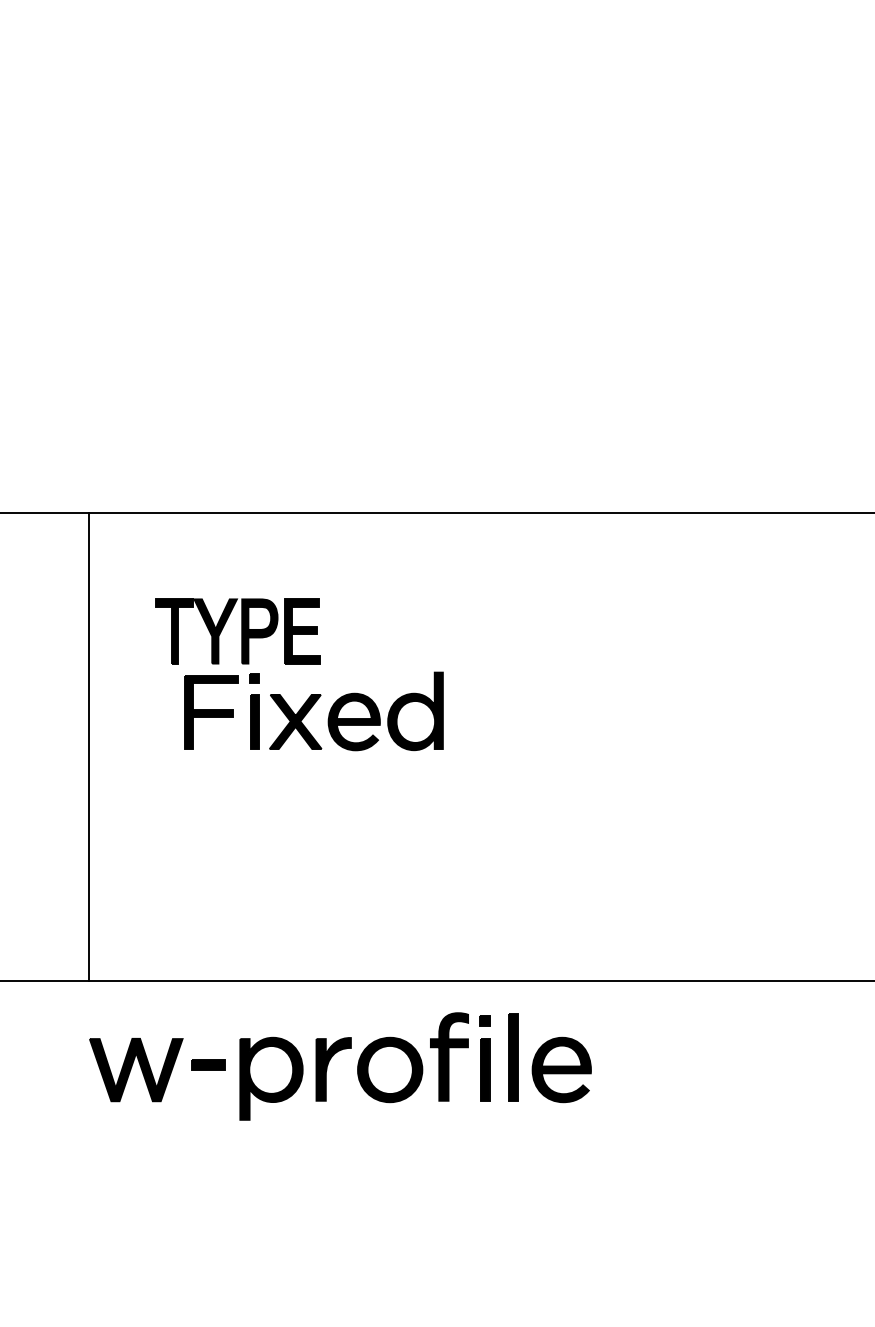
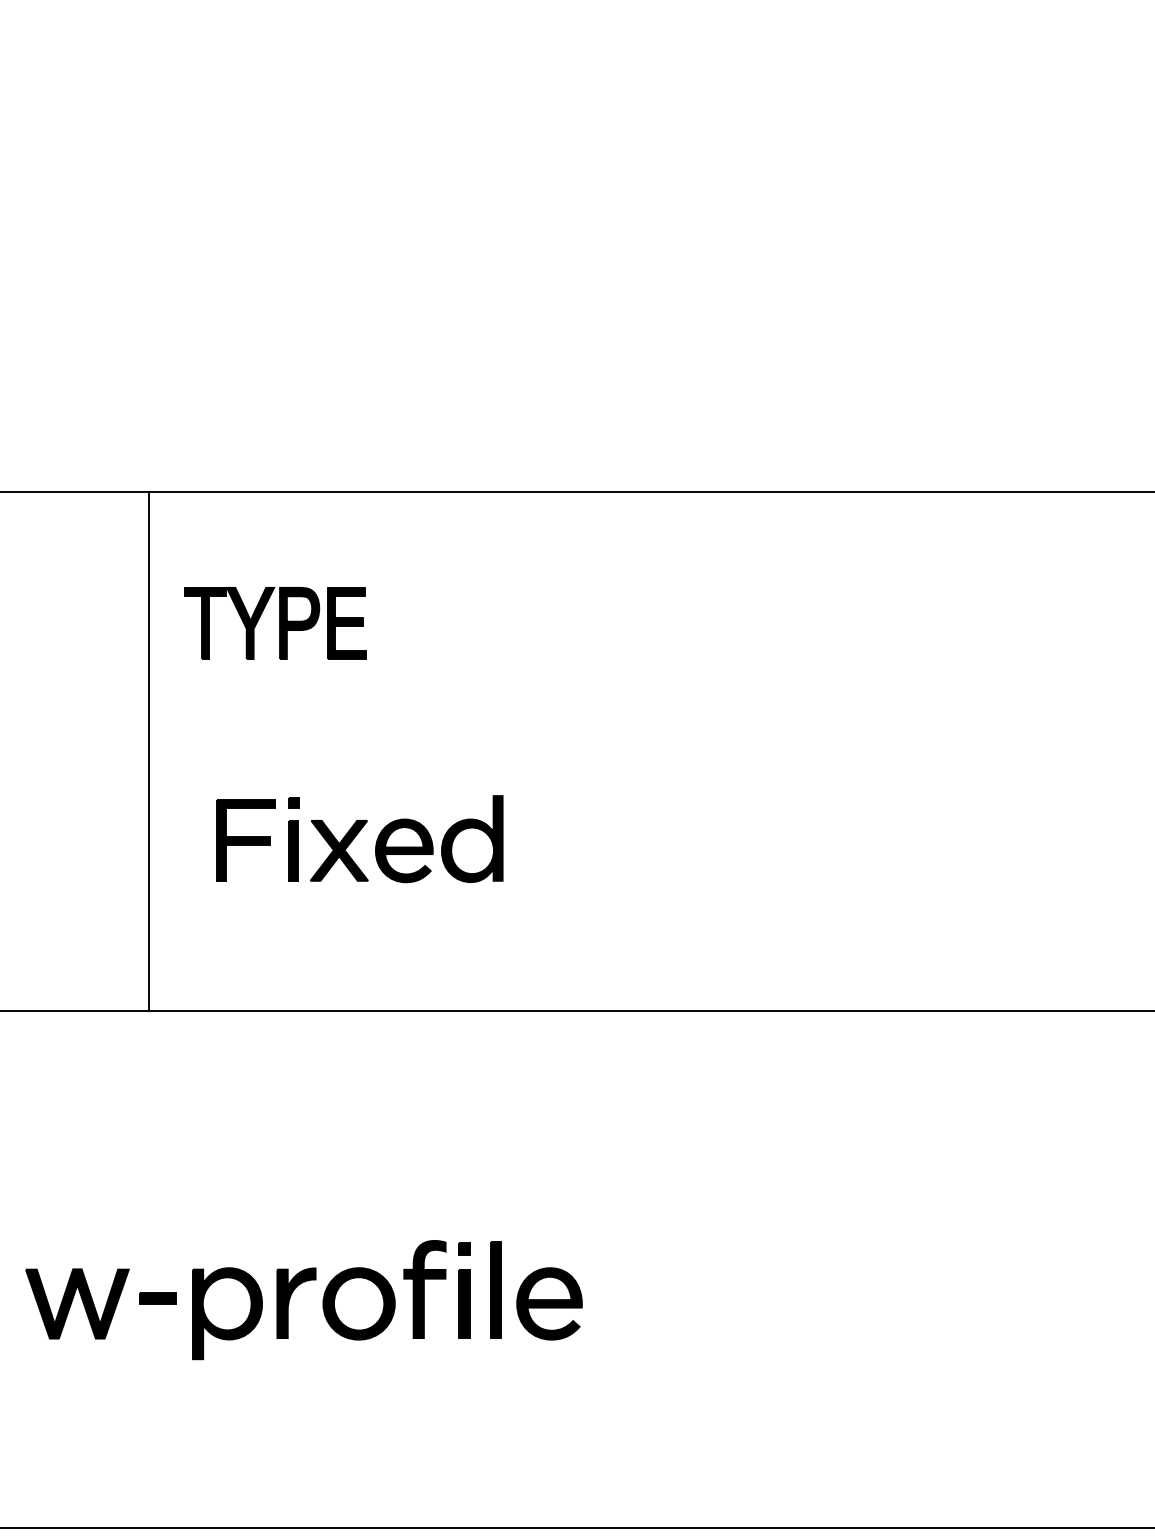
part: (313, 711) -> (359, 839), moved
line: (88, 746) -> (148, 750), moved
part: (329, 1063) -> (291, 1296), moved

